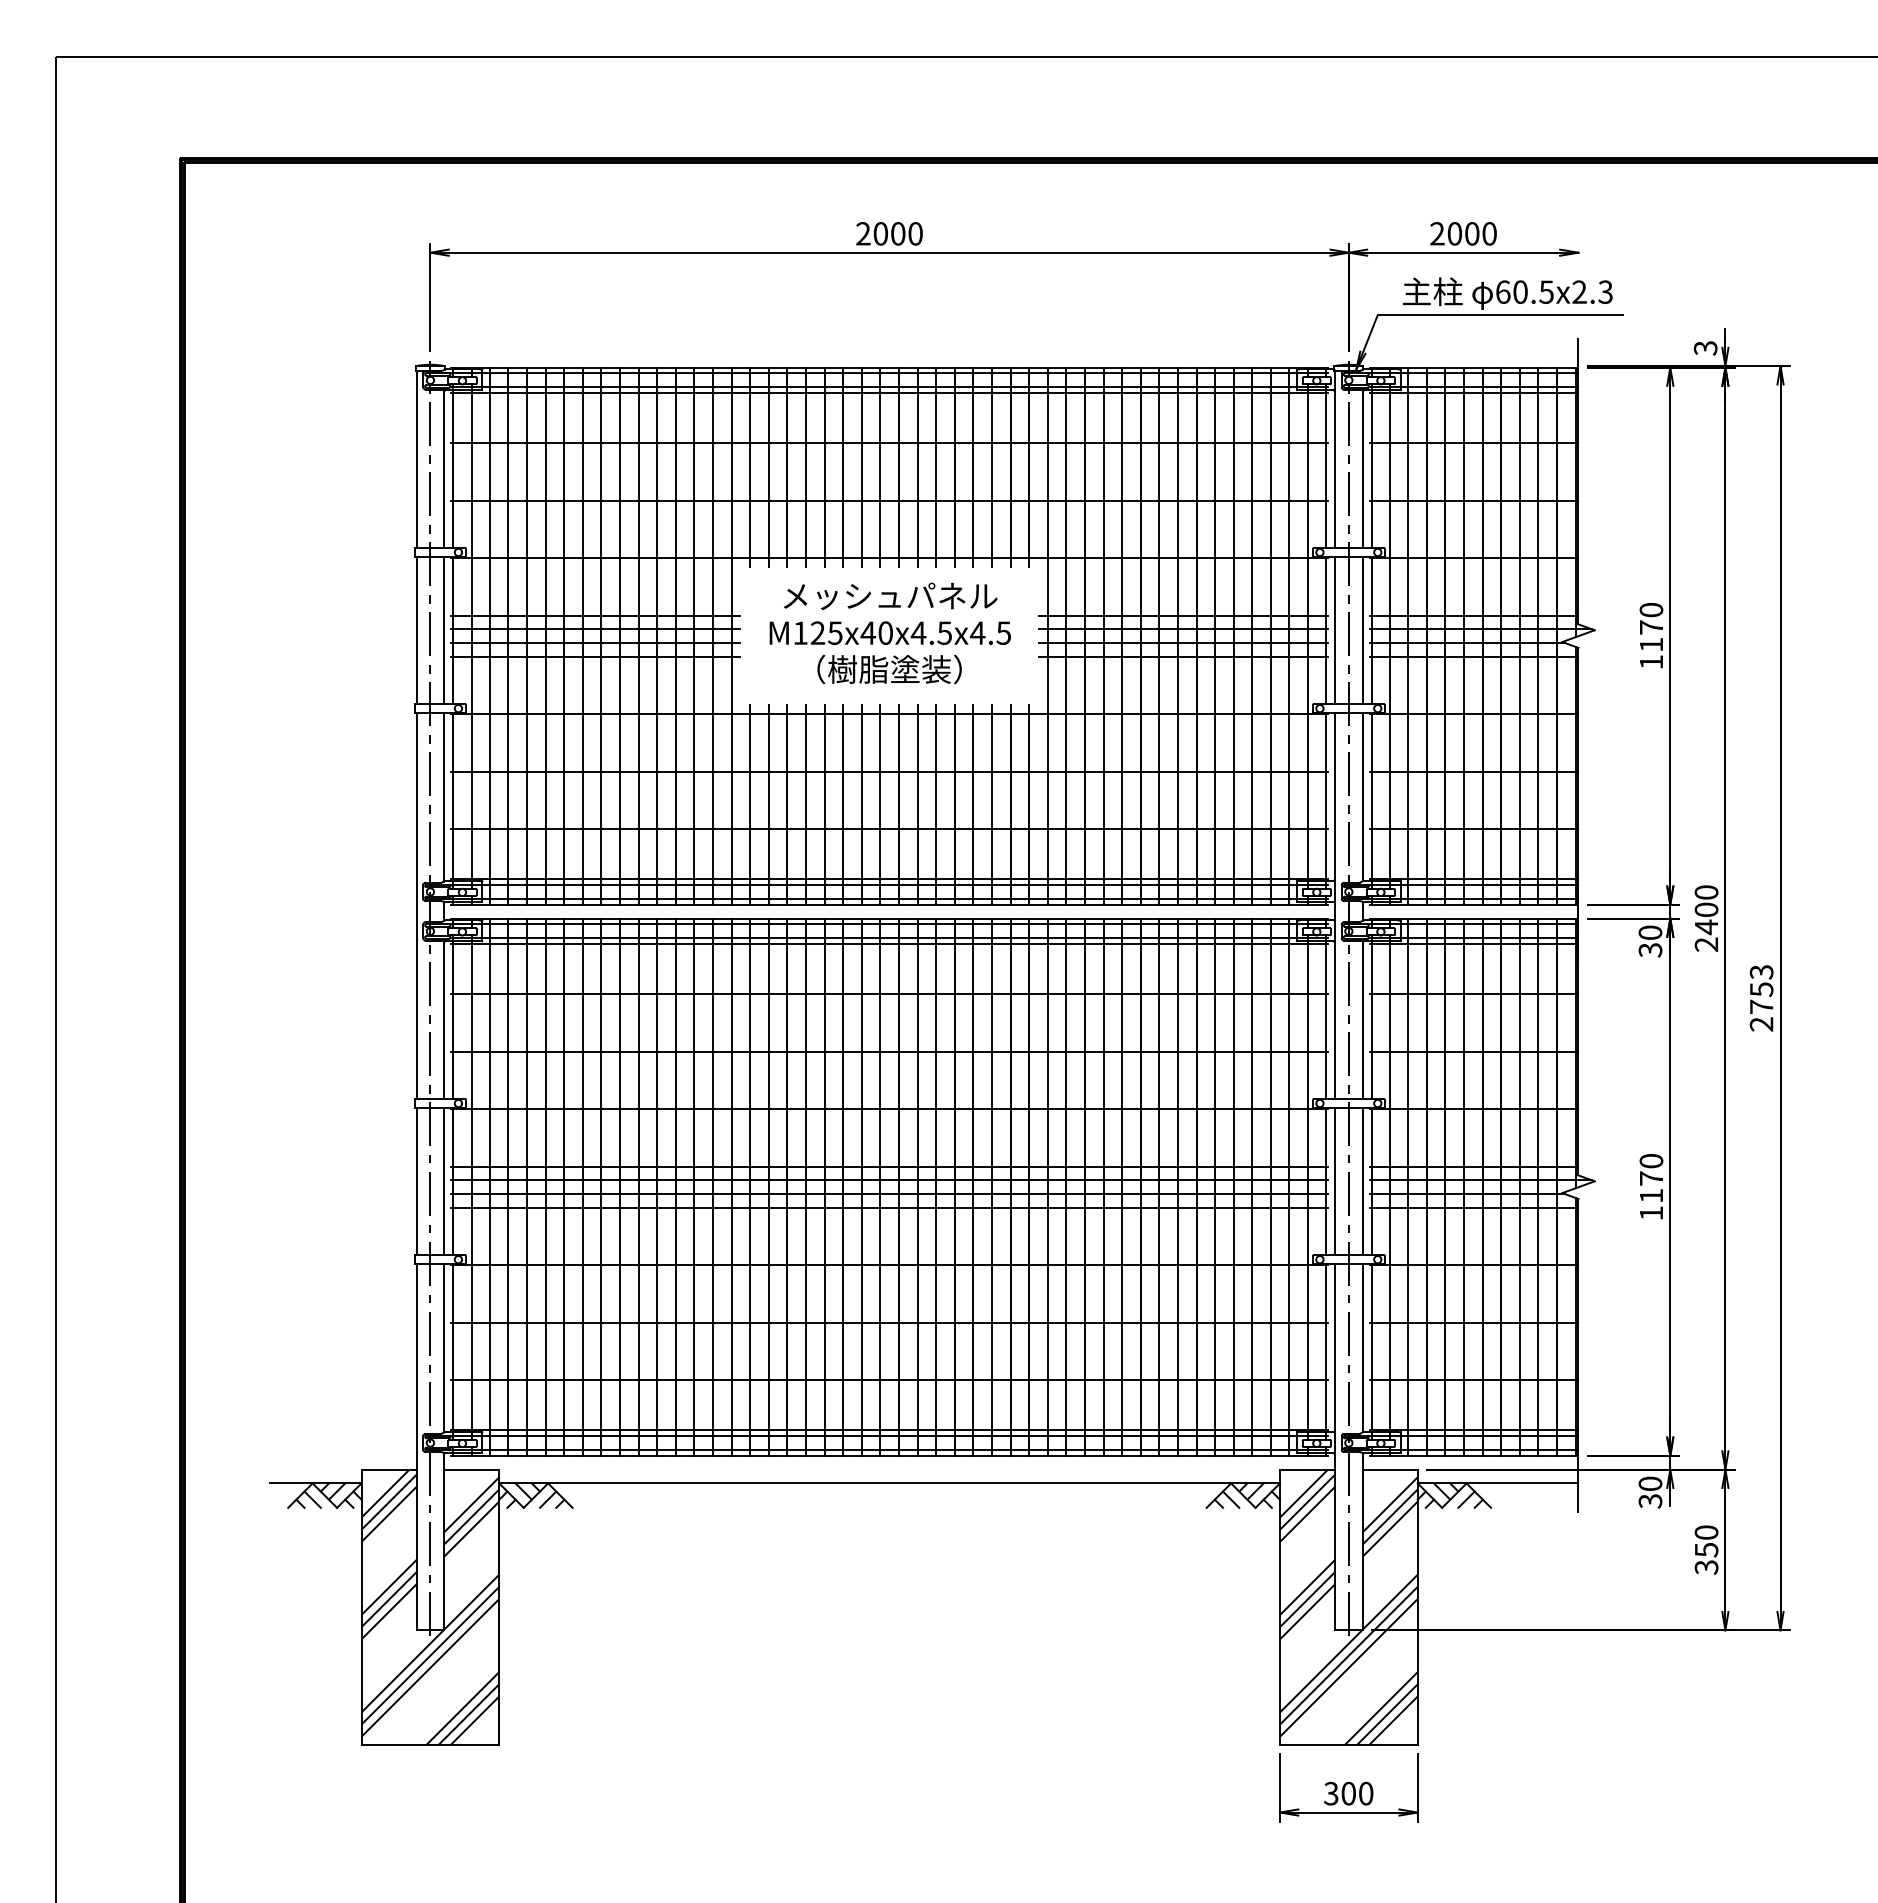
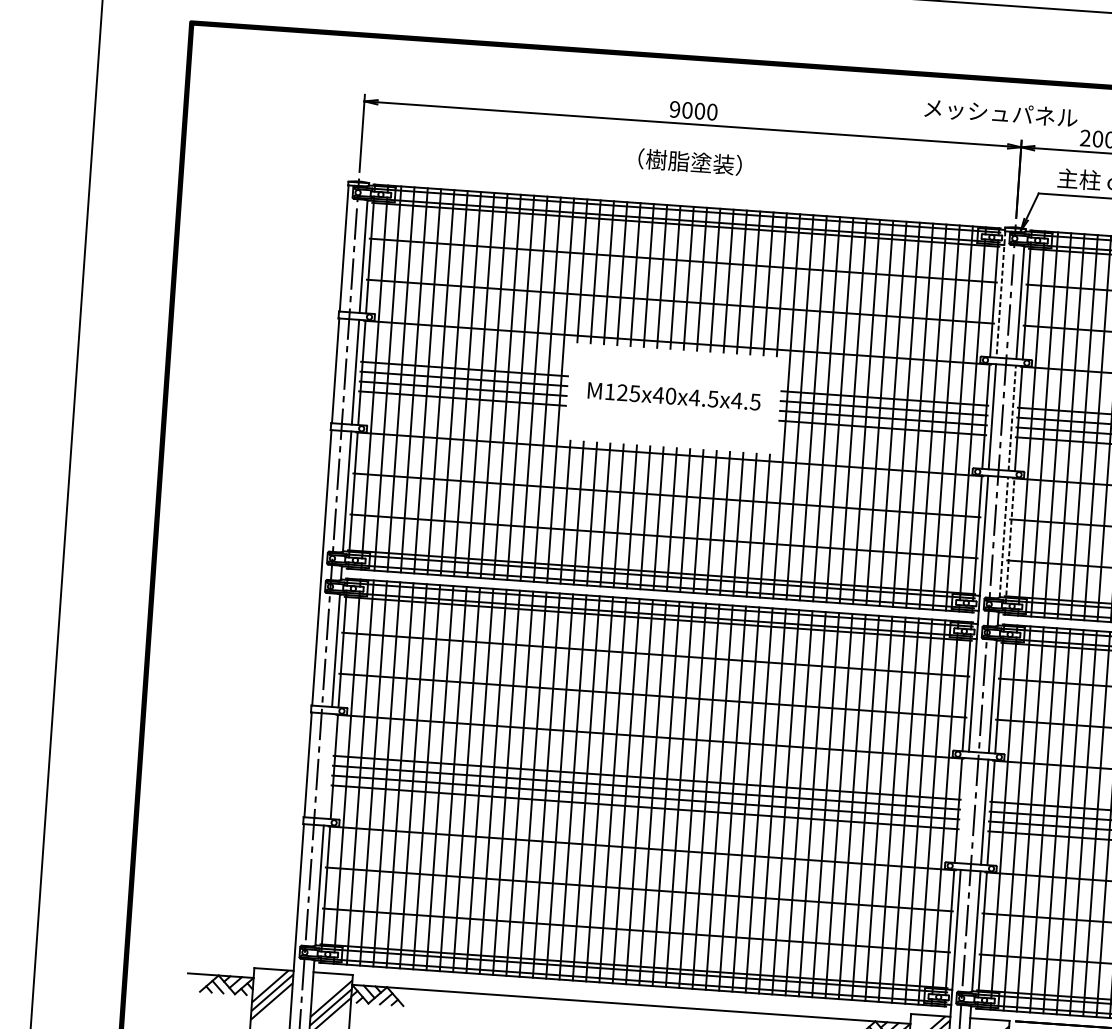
text: (863, 233) -> (675, 109), 2000 -> 9000
line: (1334, 460) -> (1000, 295), solid -> dashed
text: (890, 595) -> (1001, 112), moved
line: (1362, 630) -> (1012, 418), solid -> dashed
text: (889, 669) -> (690, 162), moved
line: (1362, 796) -> (1003, 536), solid -> dashed
line: (1371, 801) -> (1009, 540), solid -> dashed
line: (444, 1181) -> (328, 766), removed
line: (1334, 1181) -> (964, 810), removed

